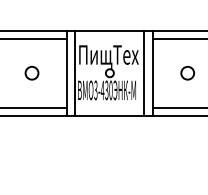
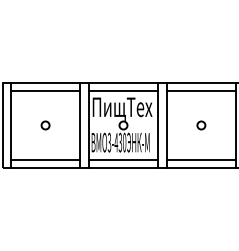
line: (109, 38) -> (123, 90), added
circle: (31, 73) -> (45, 125), size x0.62
circle: (187, 73) -> (201, 125), size x0.62
line: (109, 108) -> (123, 160), added

